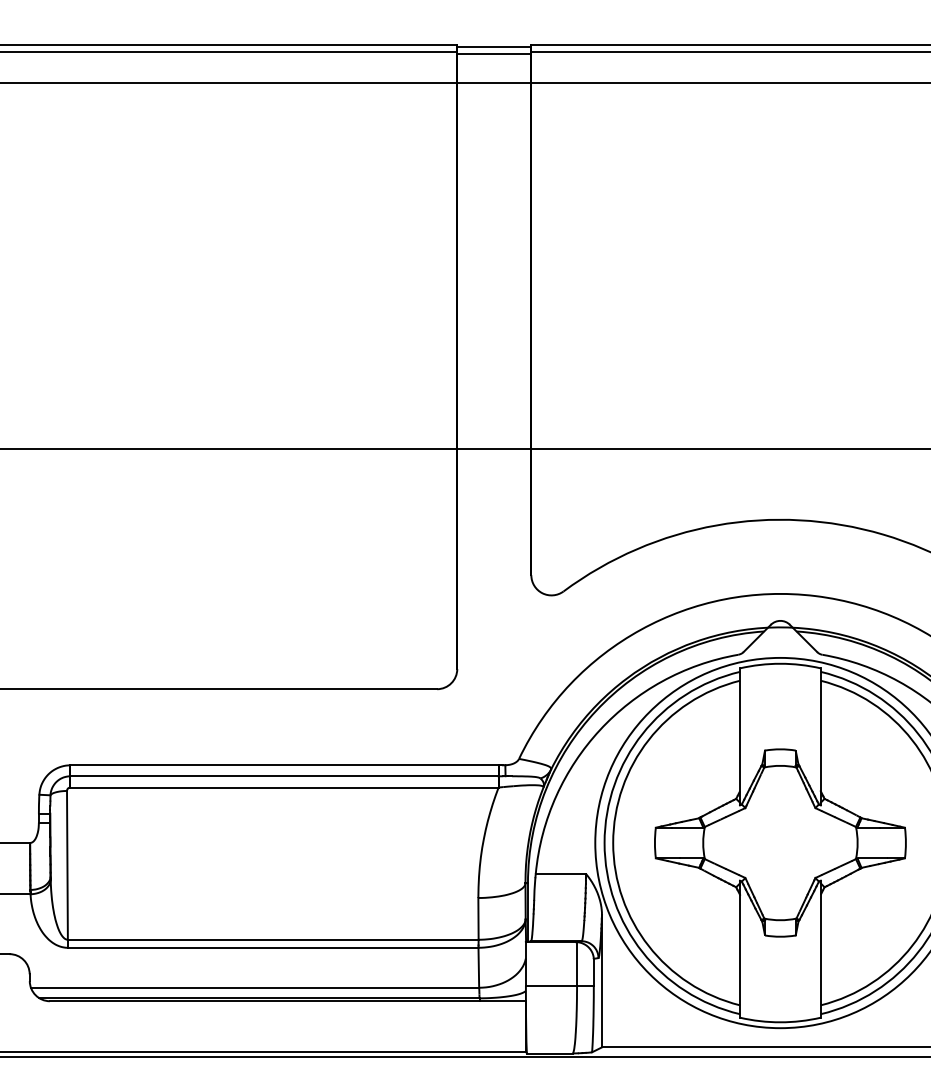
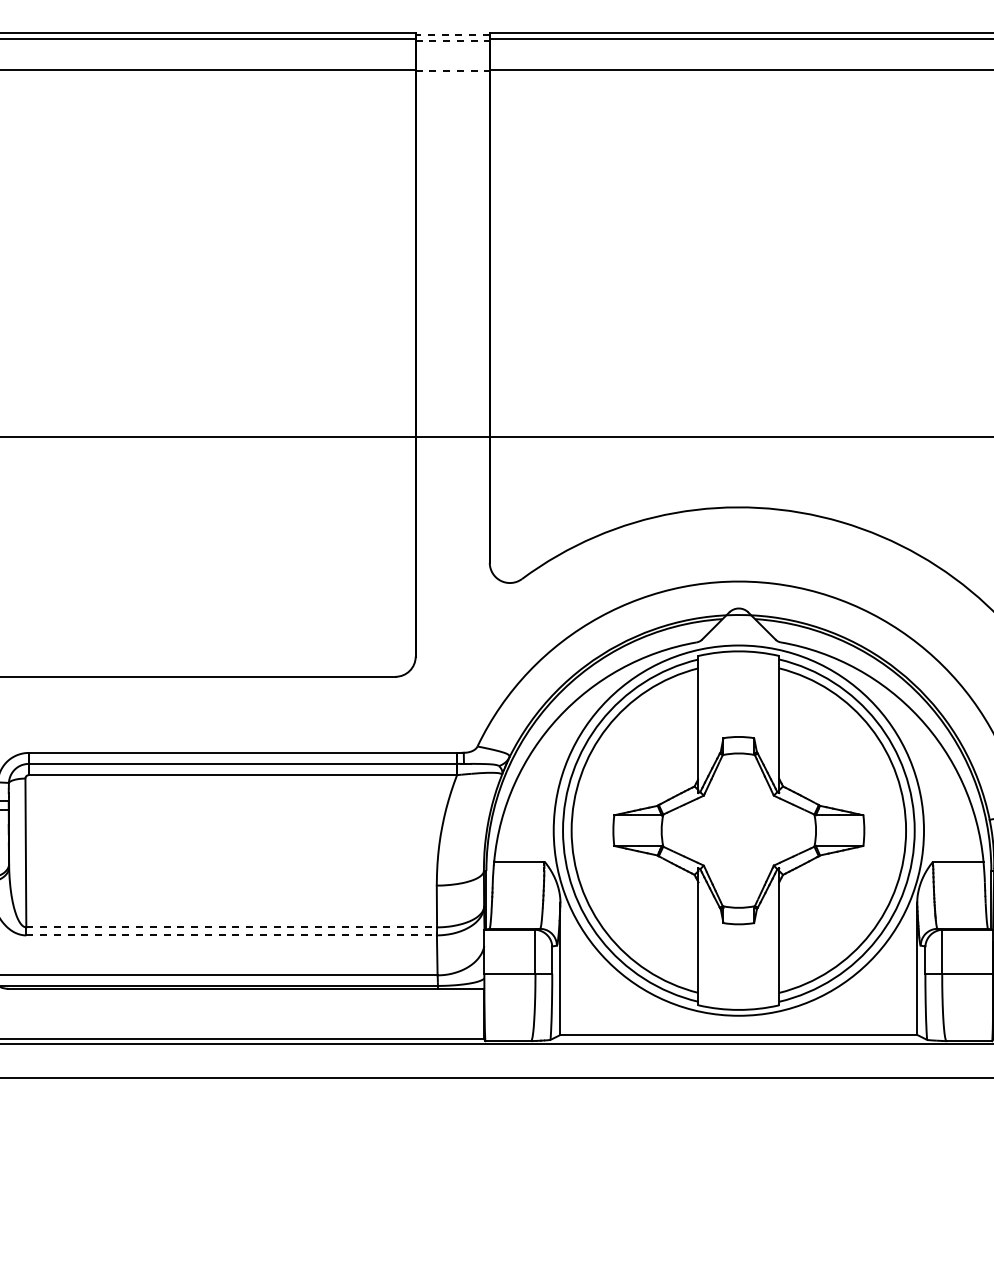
line: (494, 46) -> (452, 34), solid -> dashed
line: (495, 53) -> (453, 41), solid -> dashed
line: (495, 82) -> (453, 70), solid -> dashed
line: (274, 939) -> (232, 927), solid -> dashed
line: (274, 947) -> (232, 935), solid -> dashed

